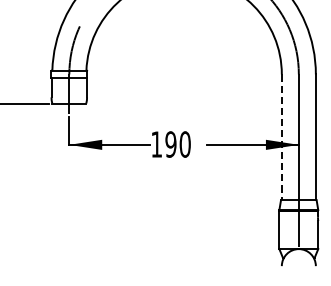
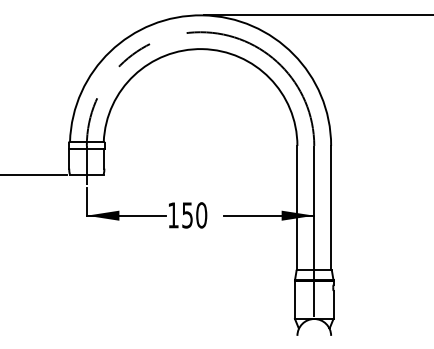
line: (281, 137) -> (297, 208), dashed -> solid
text: (170, 144) -> (187, 215), 190 -> 150

